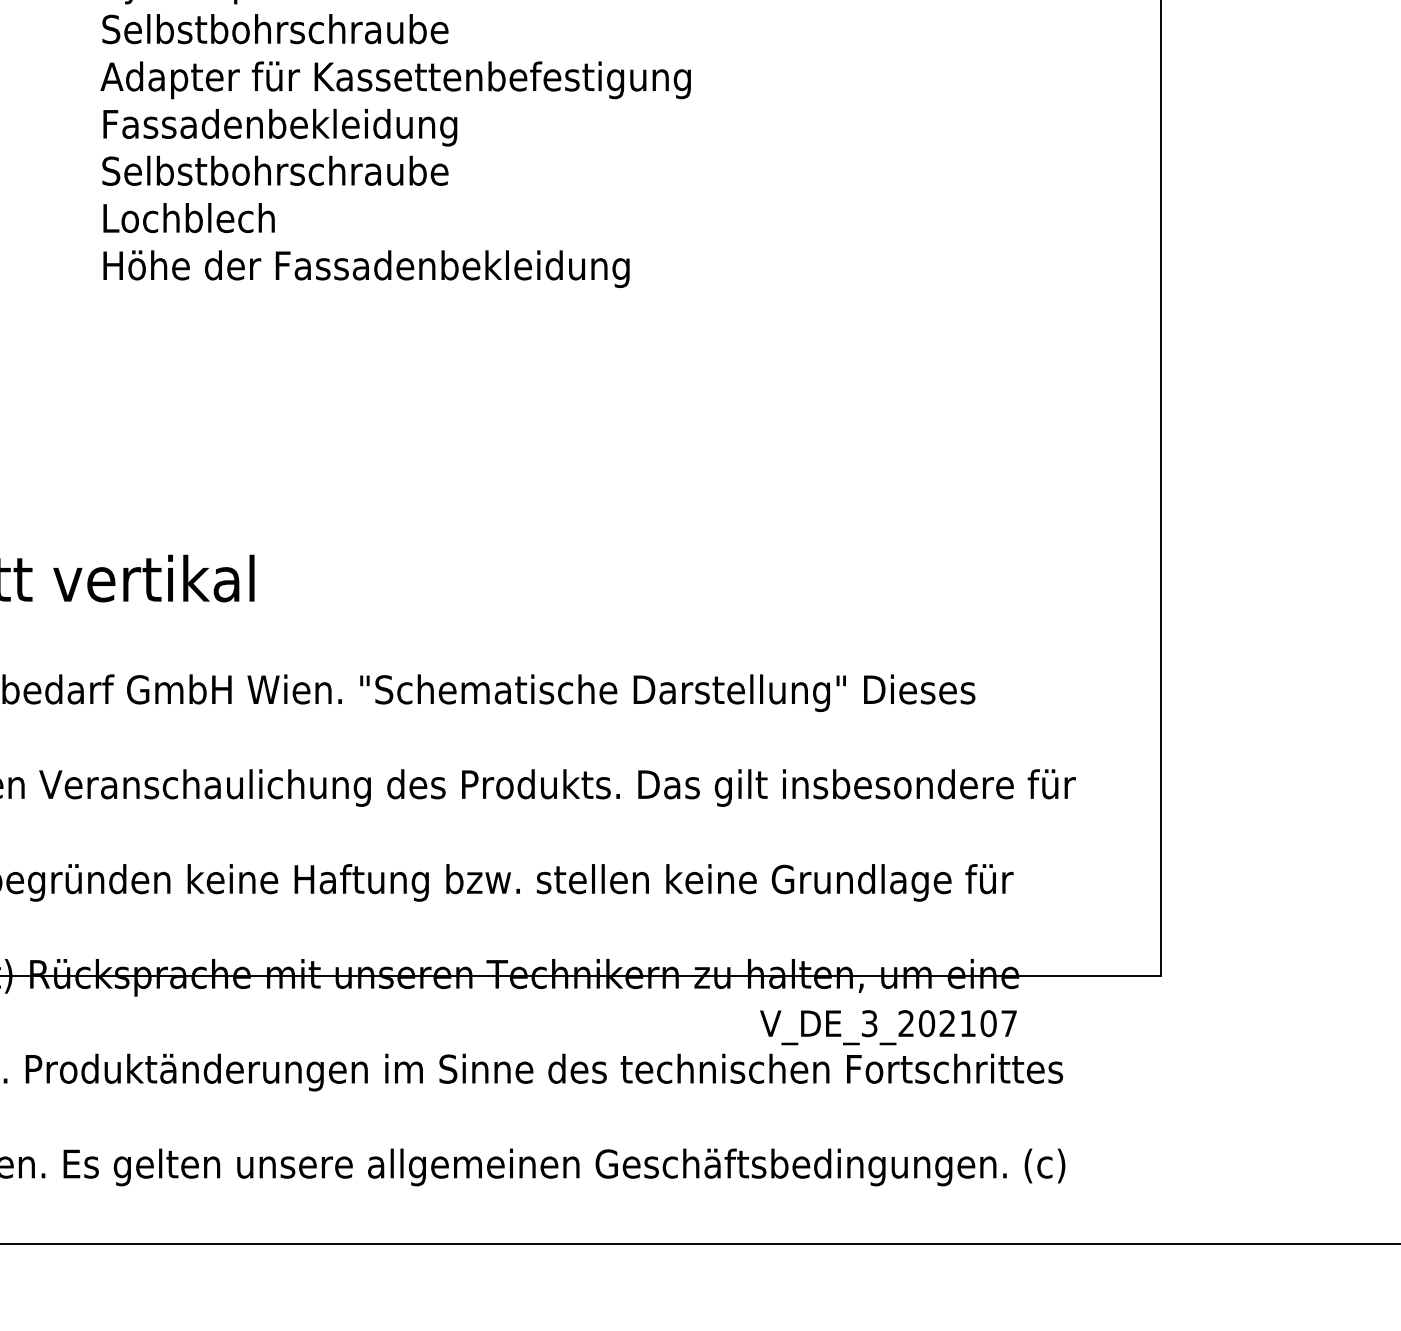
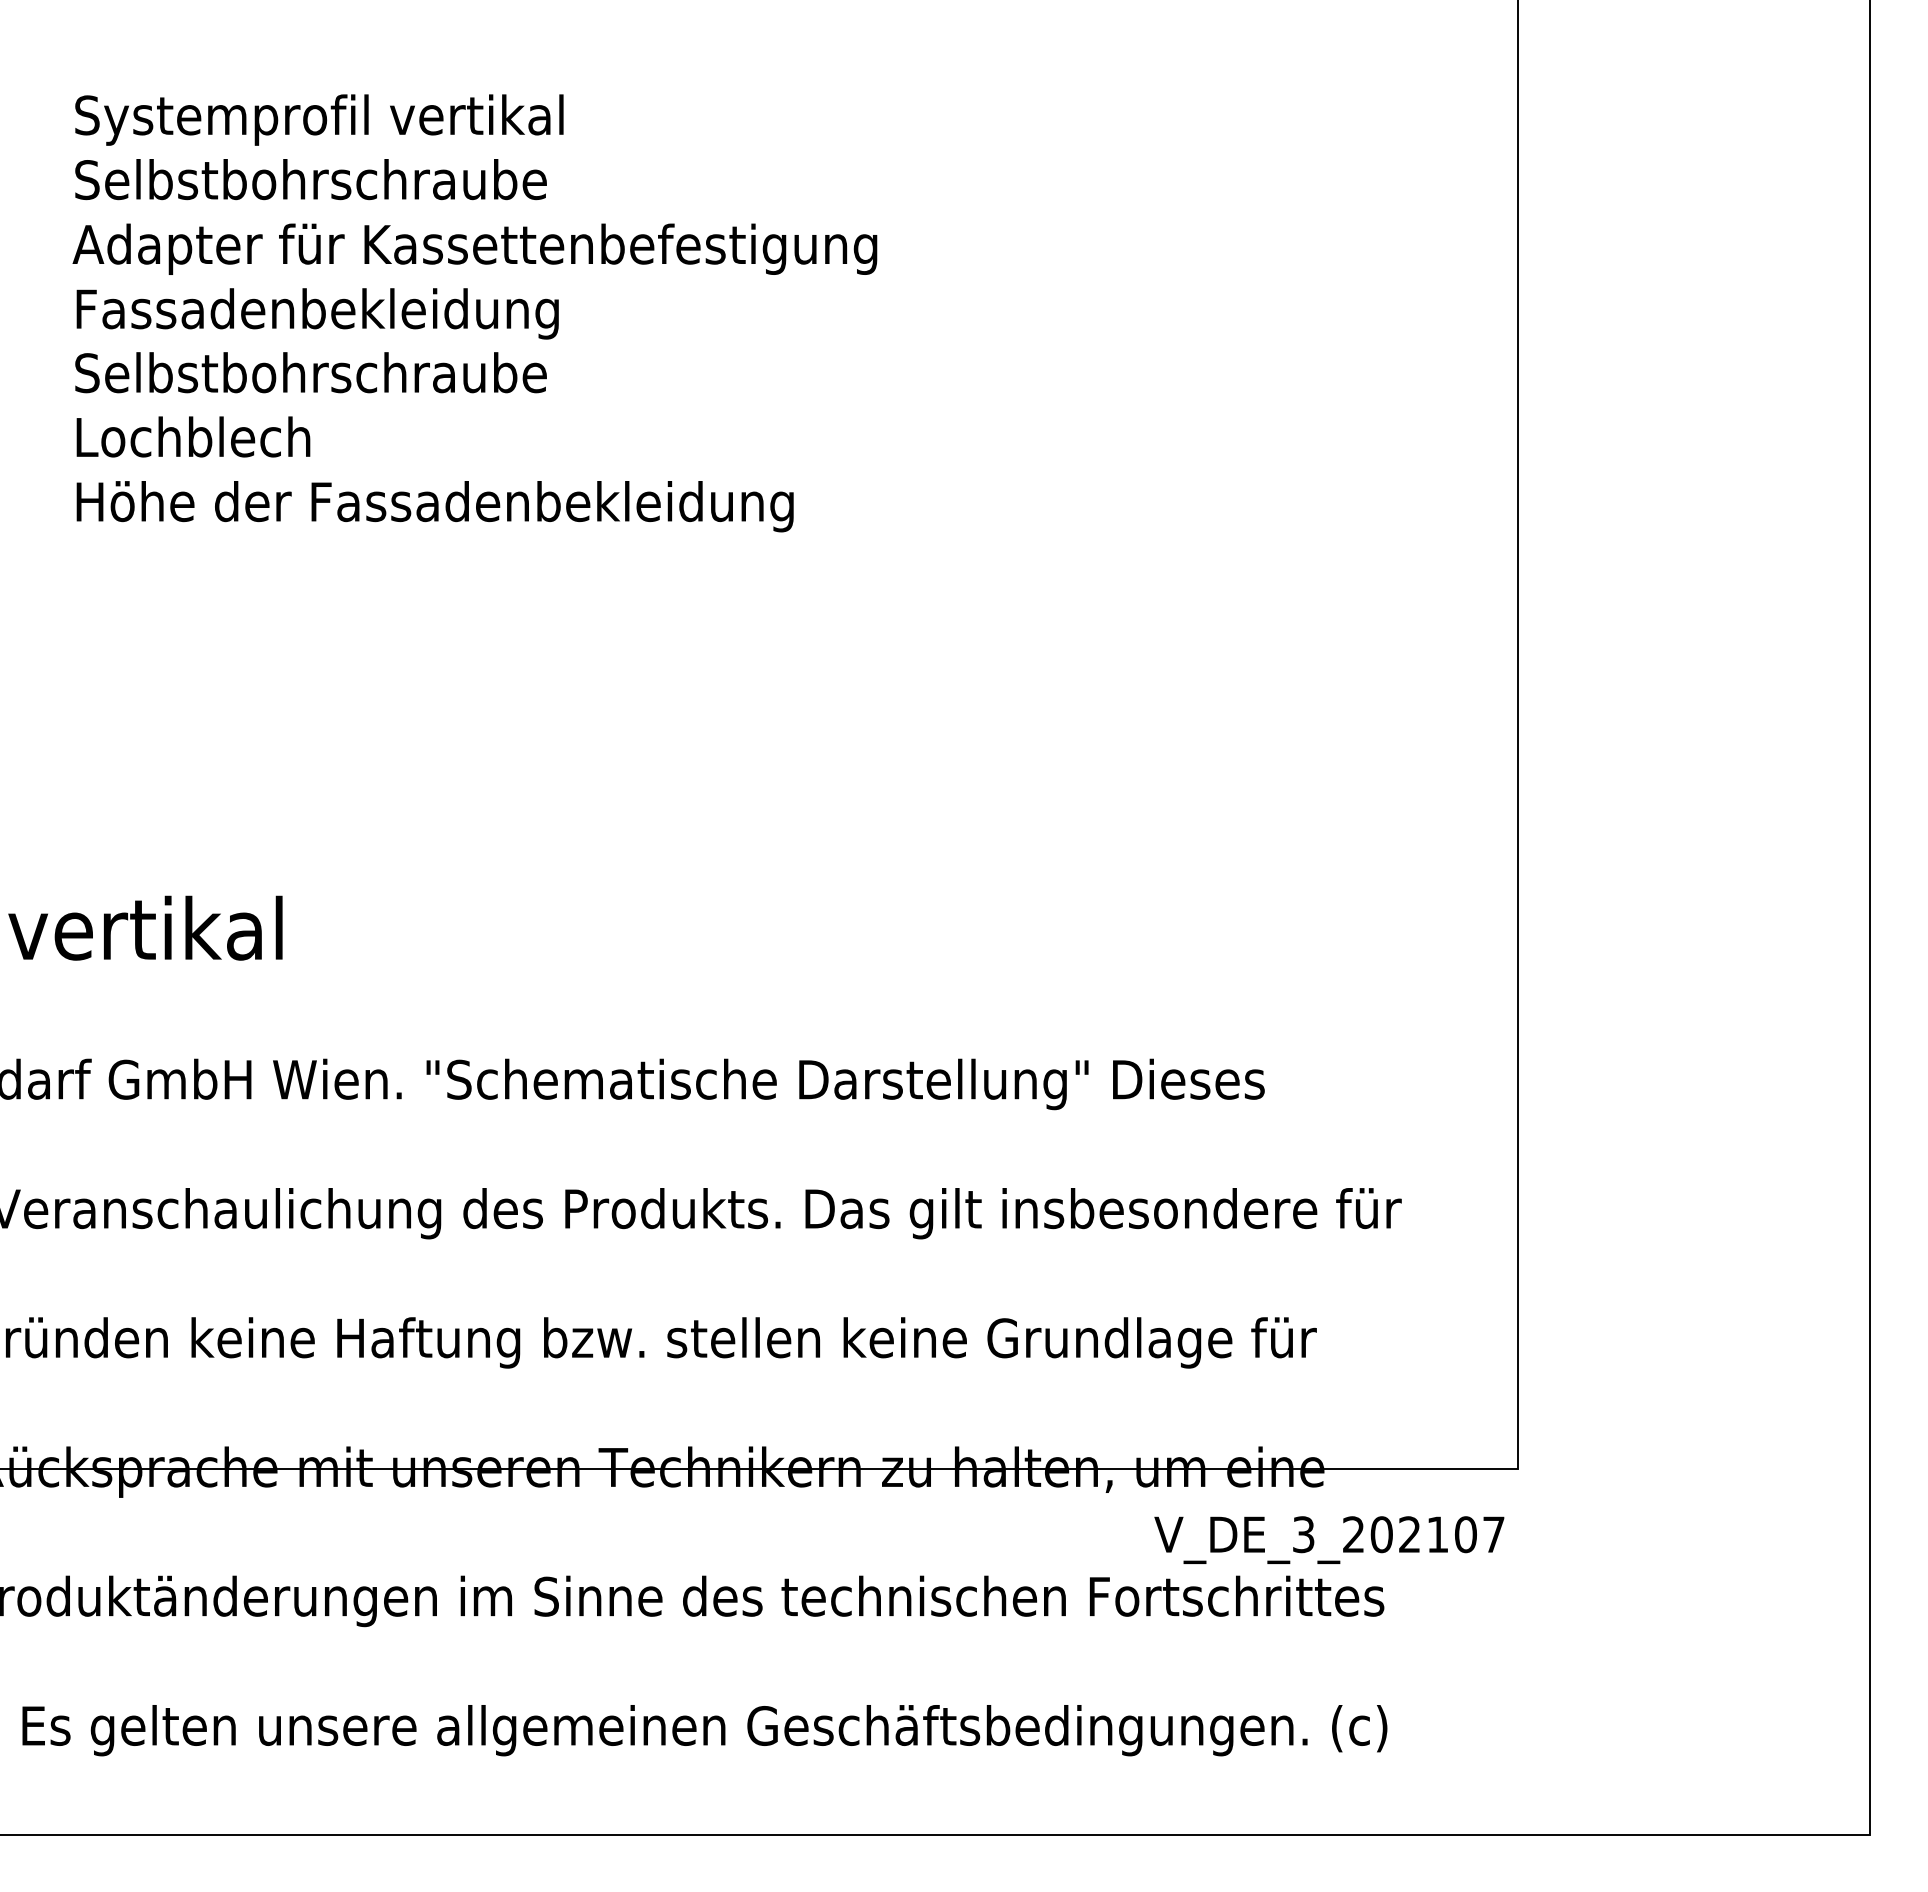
text: (888, 1027) -> (1329, 1539), moved

